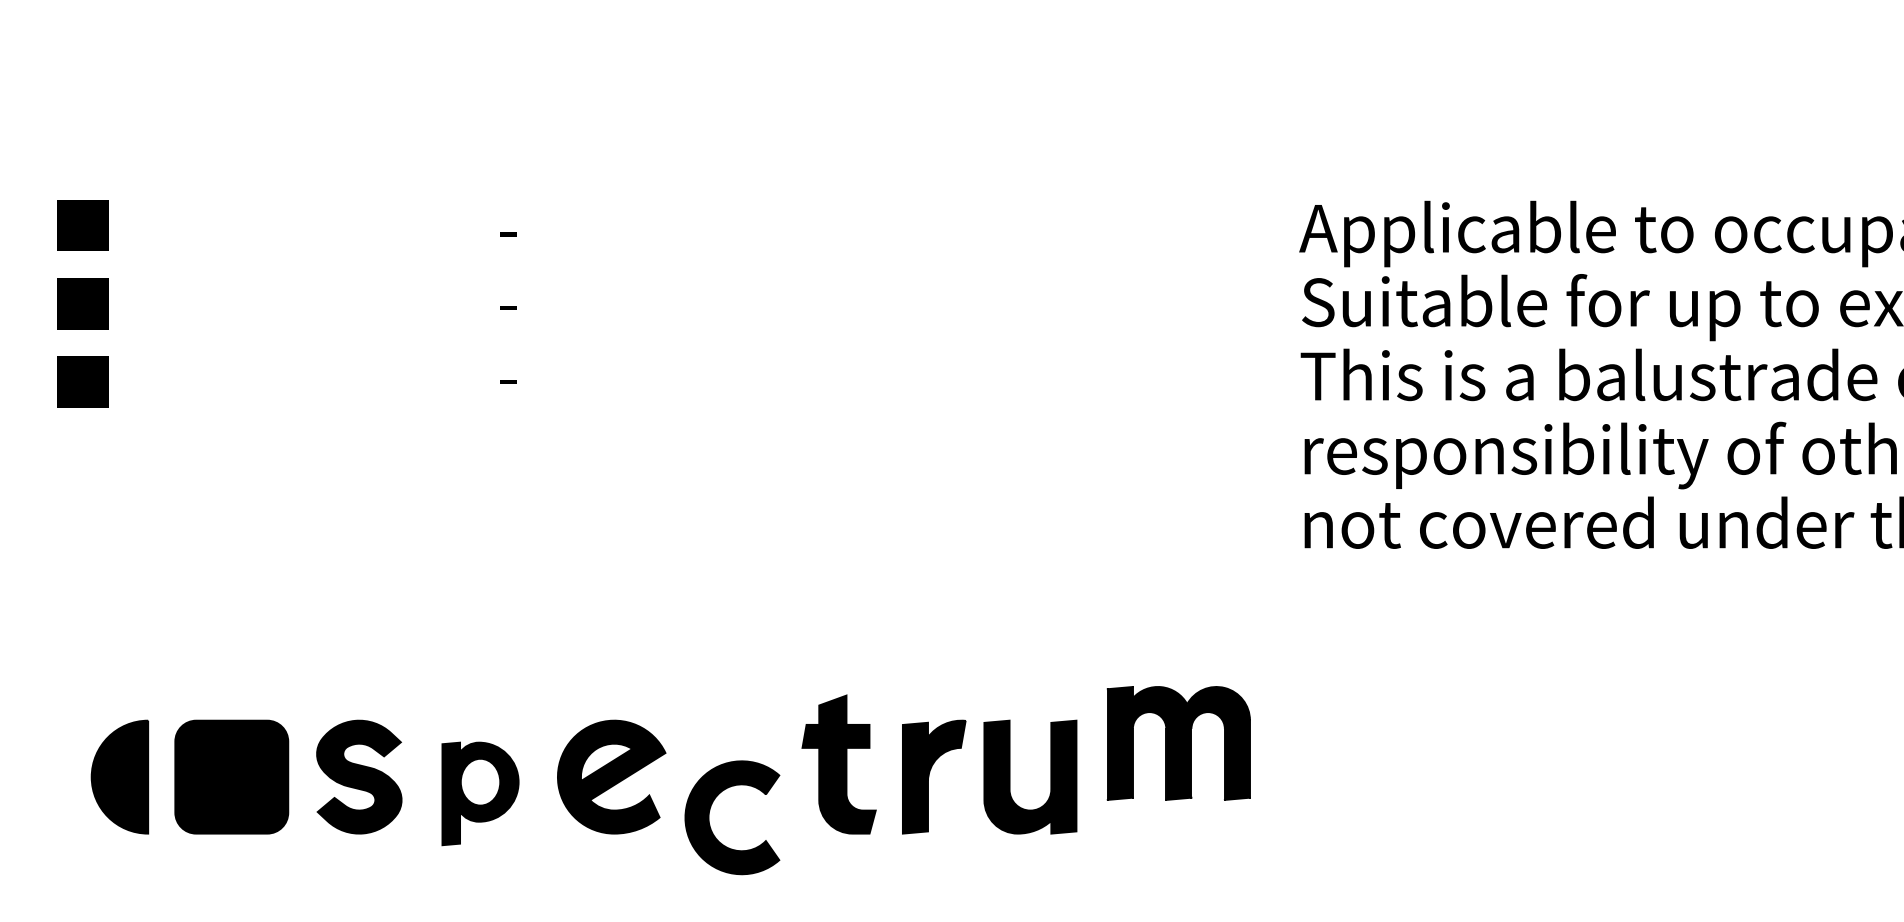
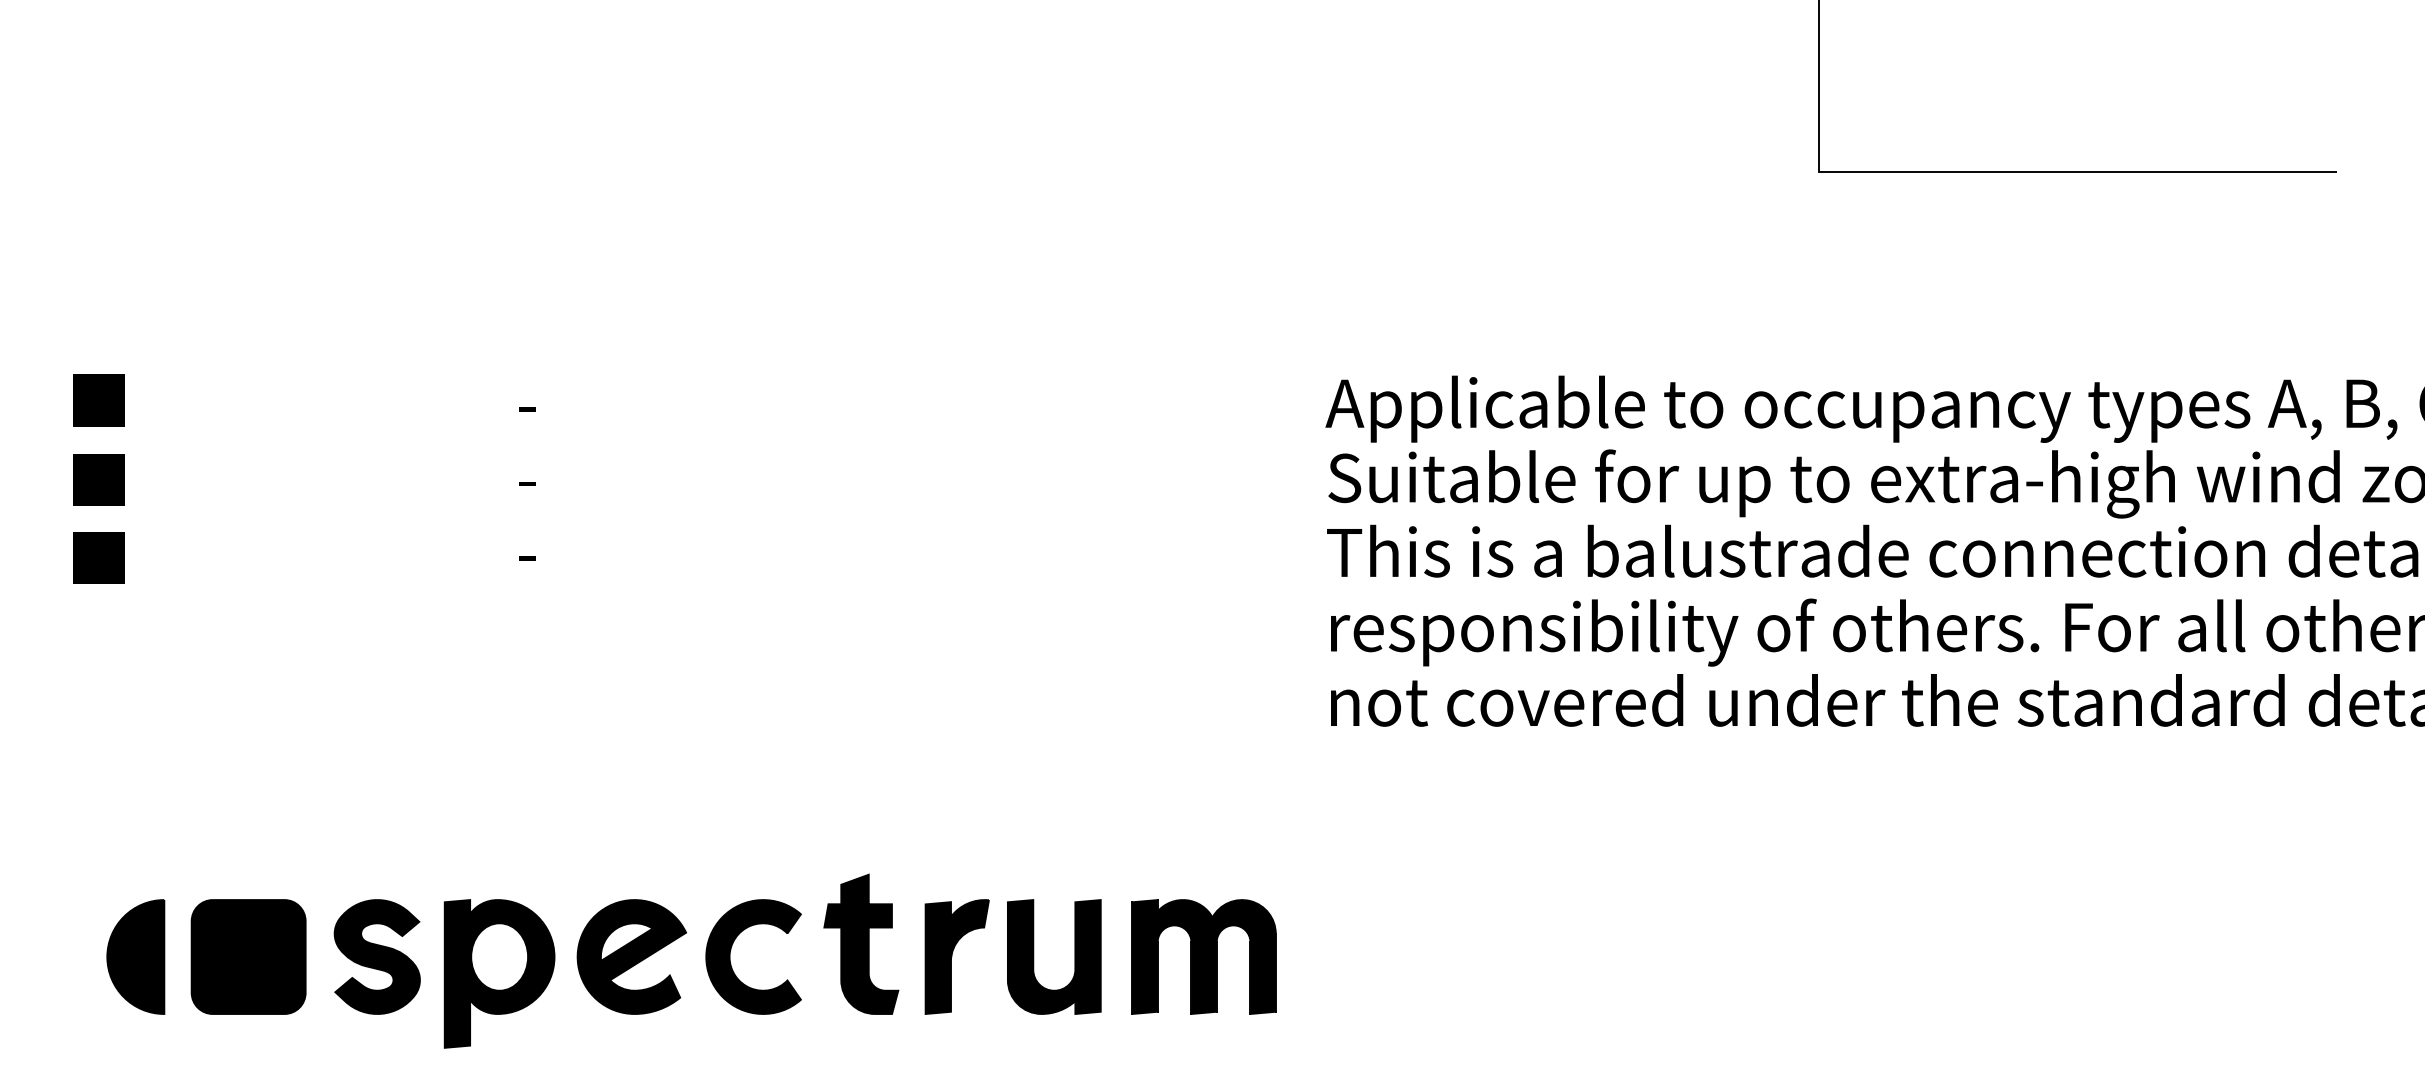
part: (1178, 742) -> (1203, 956), moved
part: (480, 793) -> (499, 973), size x1.43
part: (710, 811) -> (731, 950), moved

